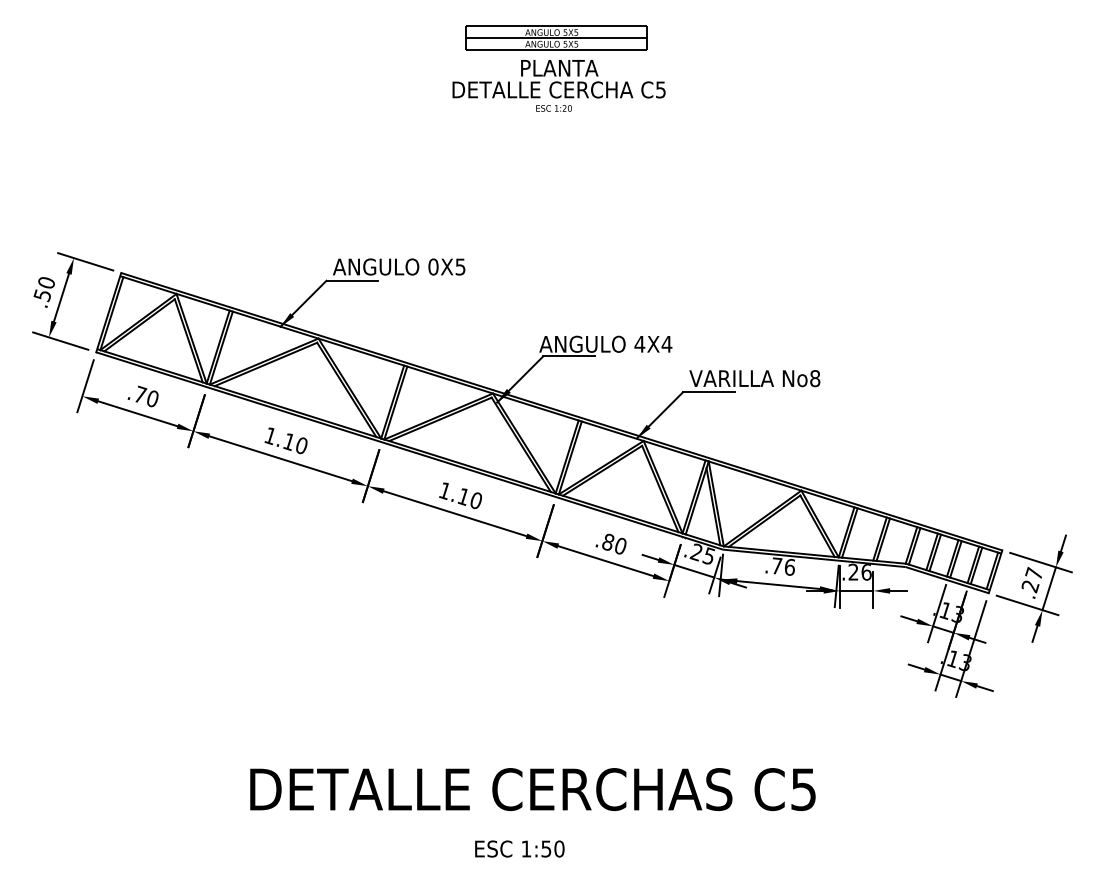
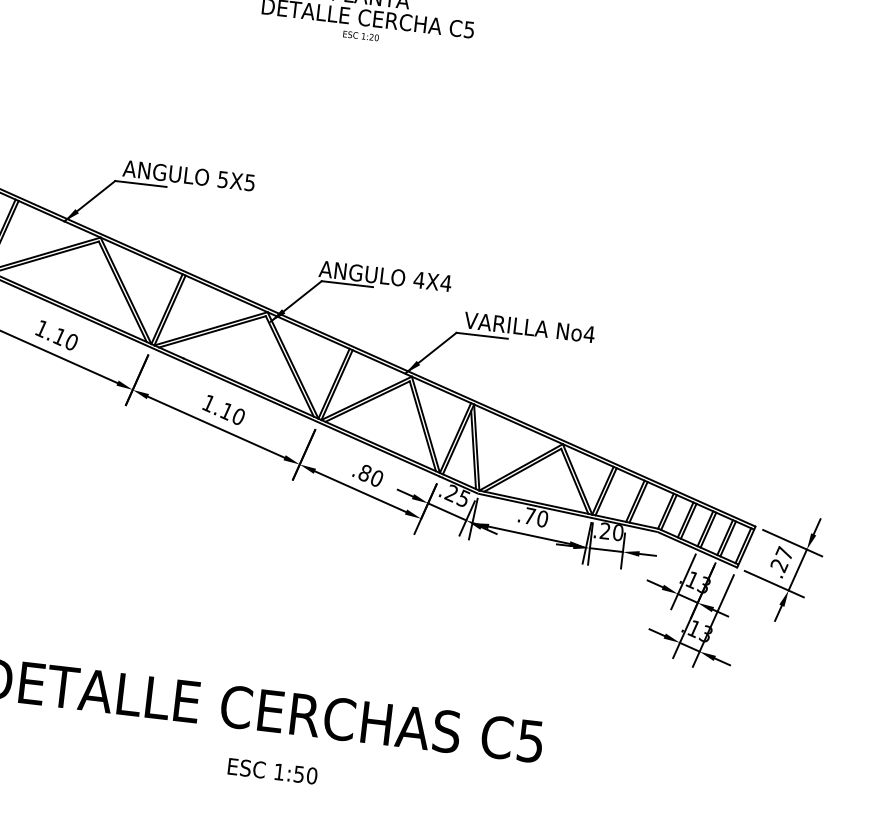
text: (433, 266) -> (223, 179), 0X5 -> 5X5
text: (814, 378) -> (588, 334), No8 -> No4
text: (790, 566) -> (543, 518), .76 -> .70
text: (866, 572) -> (618, 532), .26 -> .20
text: (519, 848) -> (272, 770), moved

